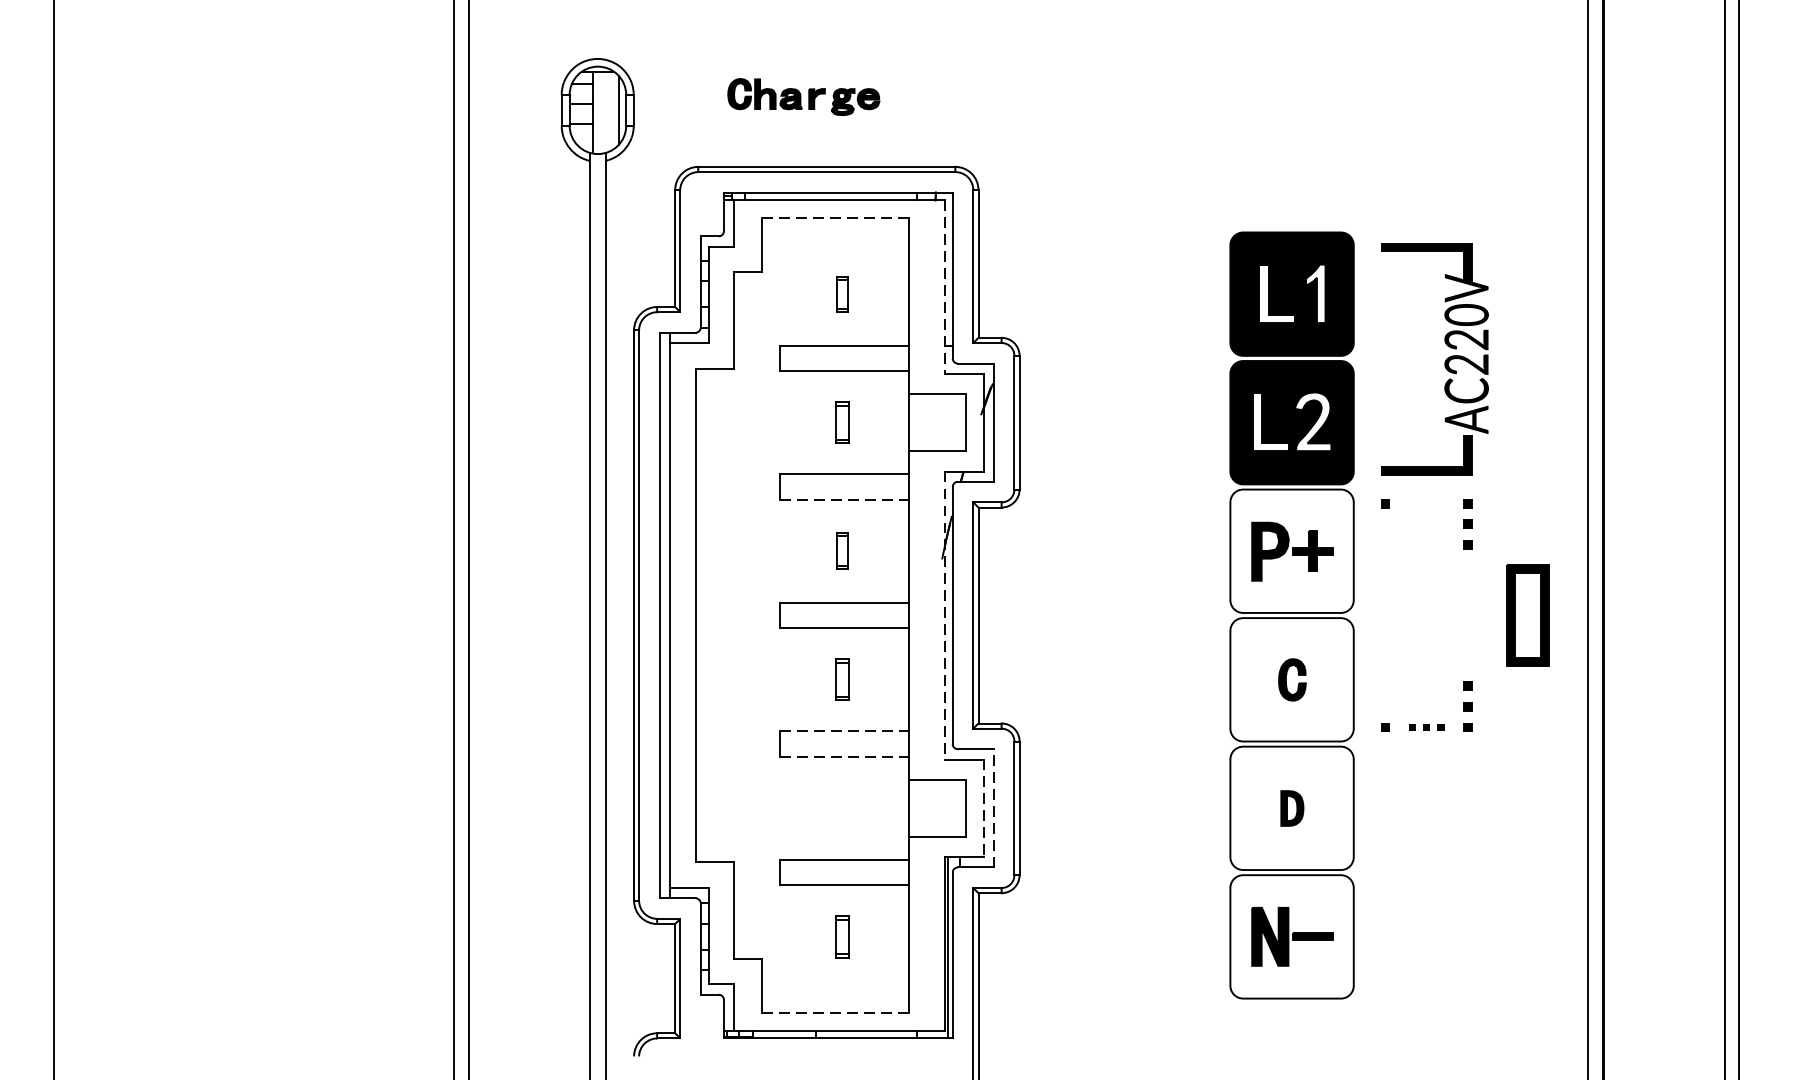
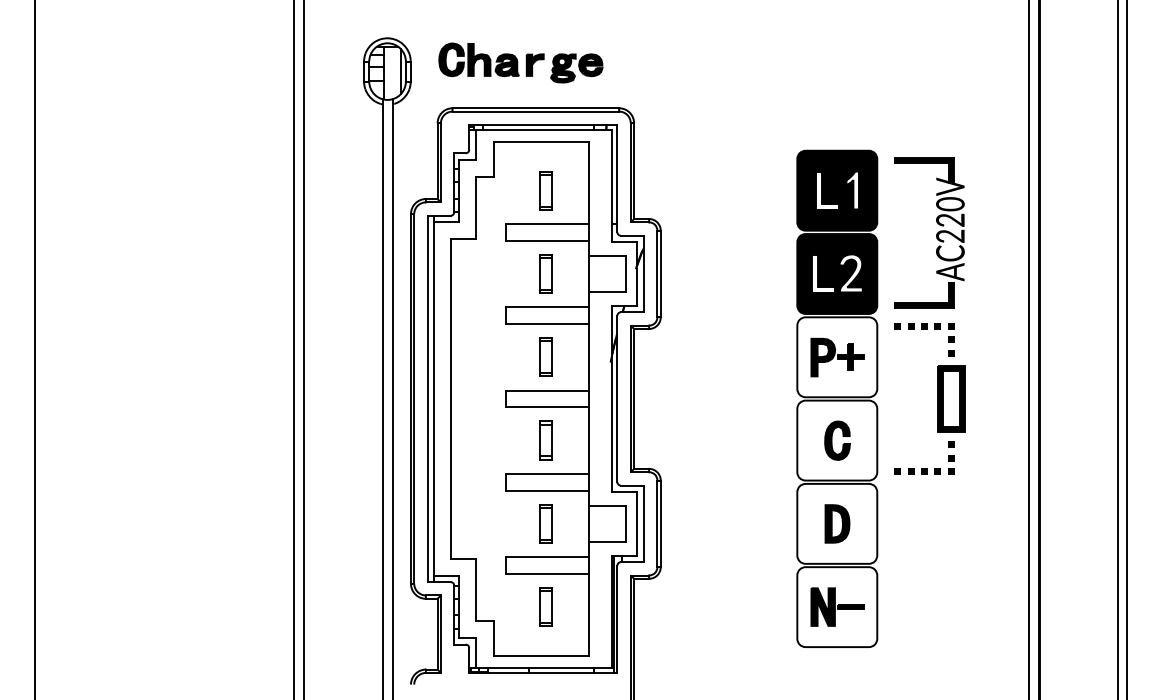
part: (803, 96) -> (520, 62), size x1.67
line: (835, 218) -> (541, 141), dashed -> solid
line: (945, 287) -> (612, 186), dashed -> solid
part: (841, 293) -> (545, 190), size x1.67
part: (841, 421) -> (545, 273), size x1.43
line: (844, 499) -> (547, 323), dashed -> solid
part: (1426, 503) -> (924, 326), added
part: (841, 550) -> (545, 356), size x1.67
part: (1528, 614) -> (951, 398), moved
line: (945, 616) -> (612, 399), dashed -> solid
part: (841, 679) -> (545, 440), size x1.43
part: (1292, 679) -> (837, 440), size x1.43
part: (1426, 727) -> (924, 471), size x1.43
line: (844, 730) -> (547, 473), dashed -> solid
line: (844, 756) -> (547, 490), dashed -> solid
part: (841, 807) -> (545, 523), added
line: (983, 807) -> (637, 523), dashed -> solid
line: (994, 807) -> (644, 523), dashed -> solid
part: (1292, 807) -> (837, 523), size x1.67
part: (841, 935) -> (545, 606), size x1.43
line: (837, 1013) -> (542, 656), dashed -> solid

